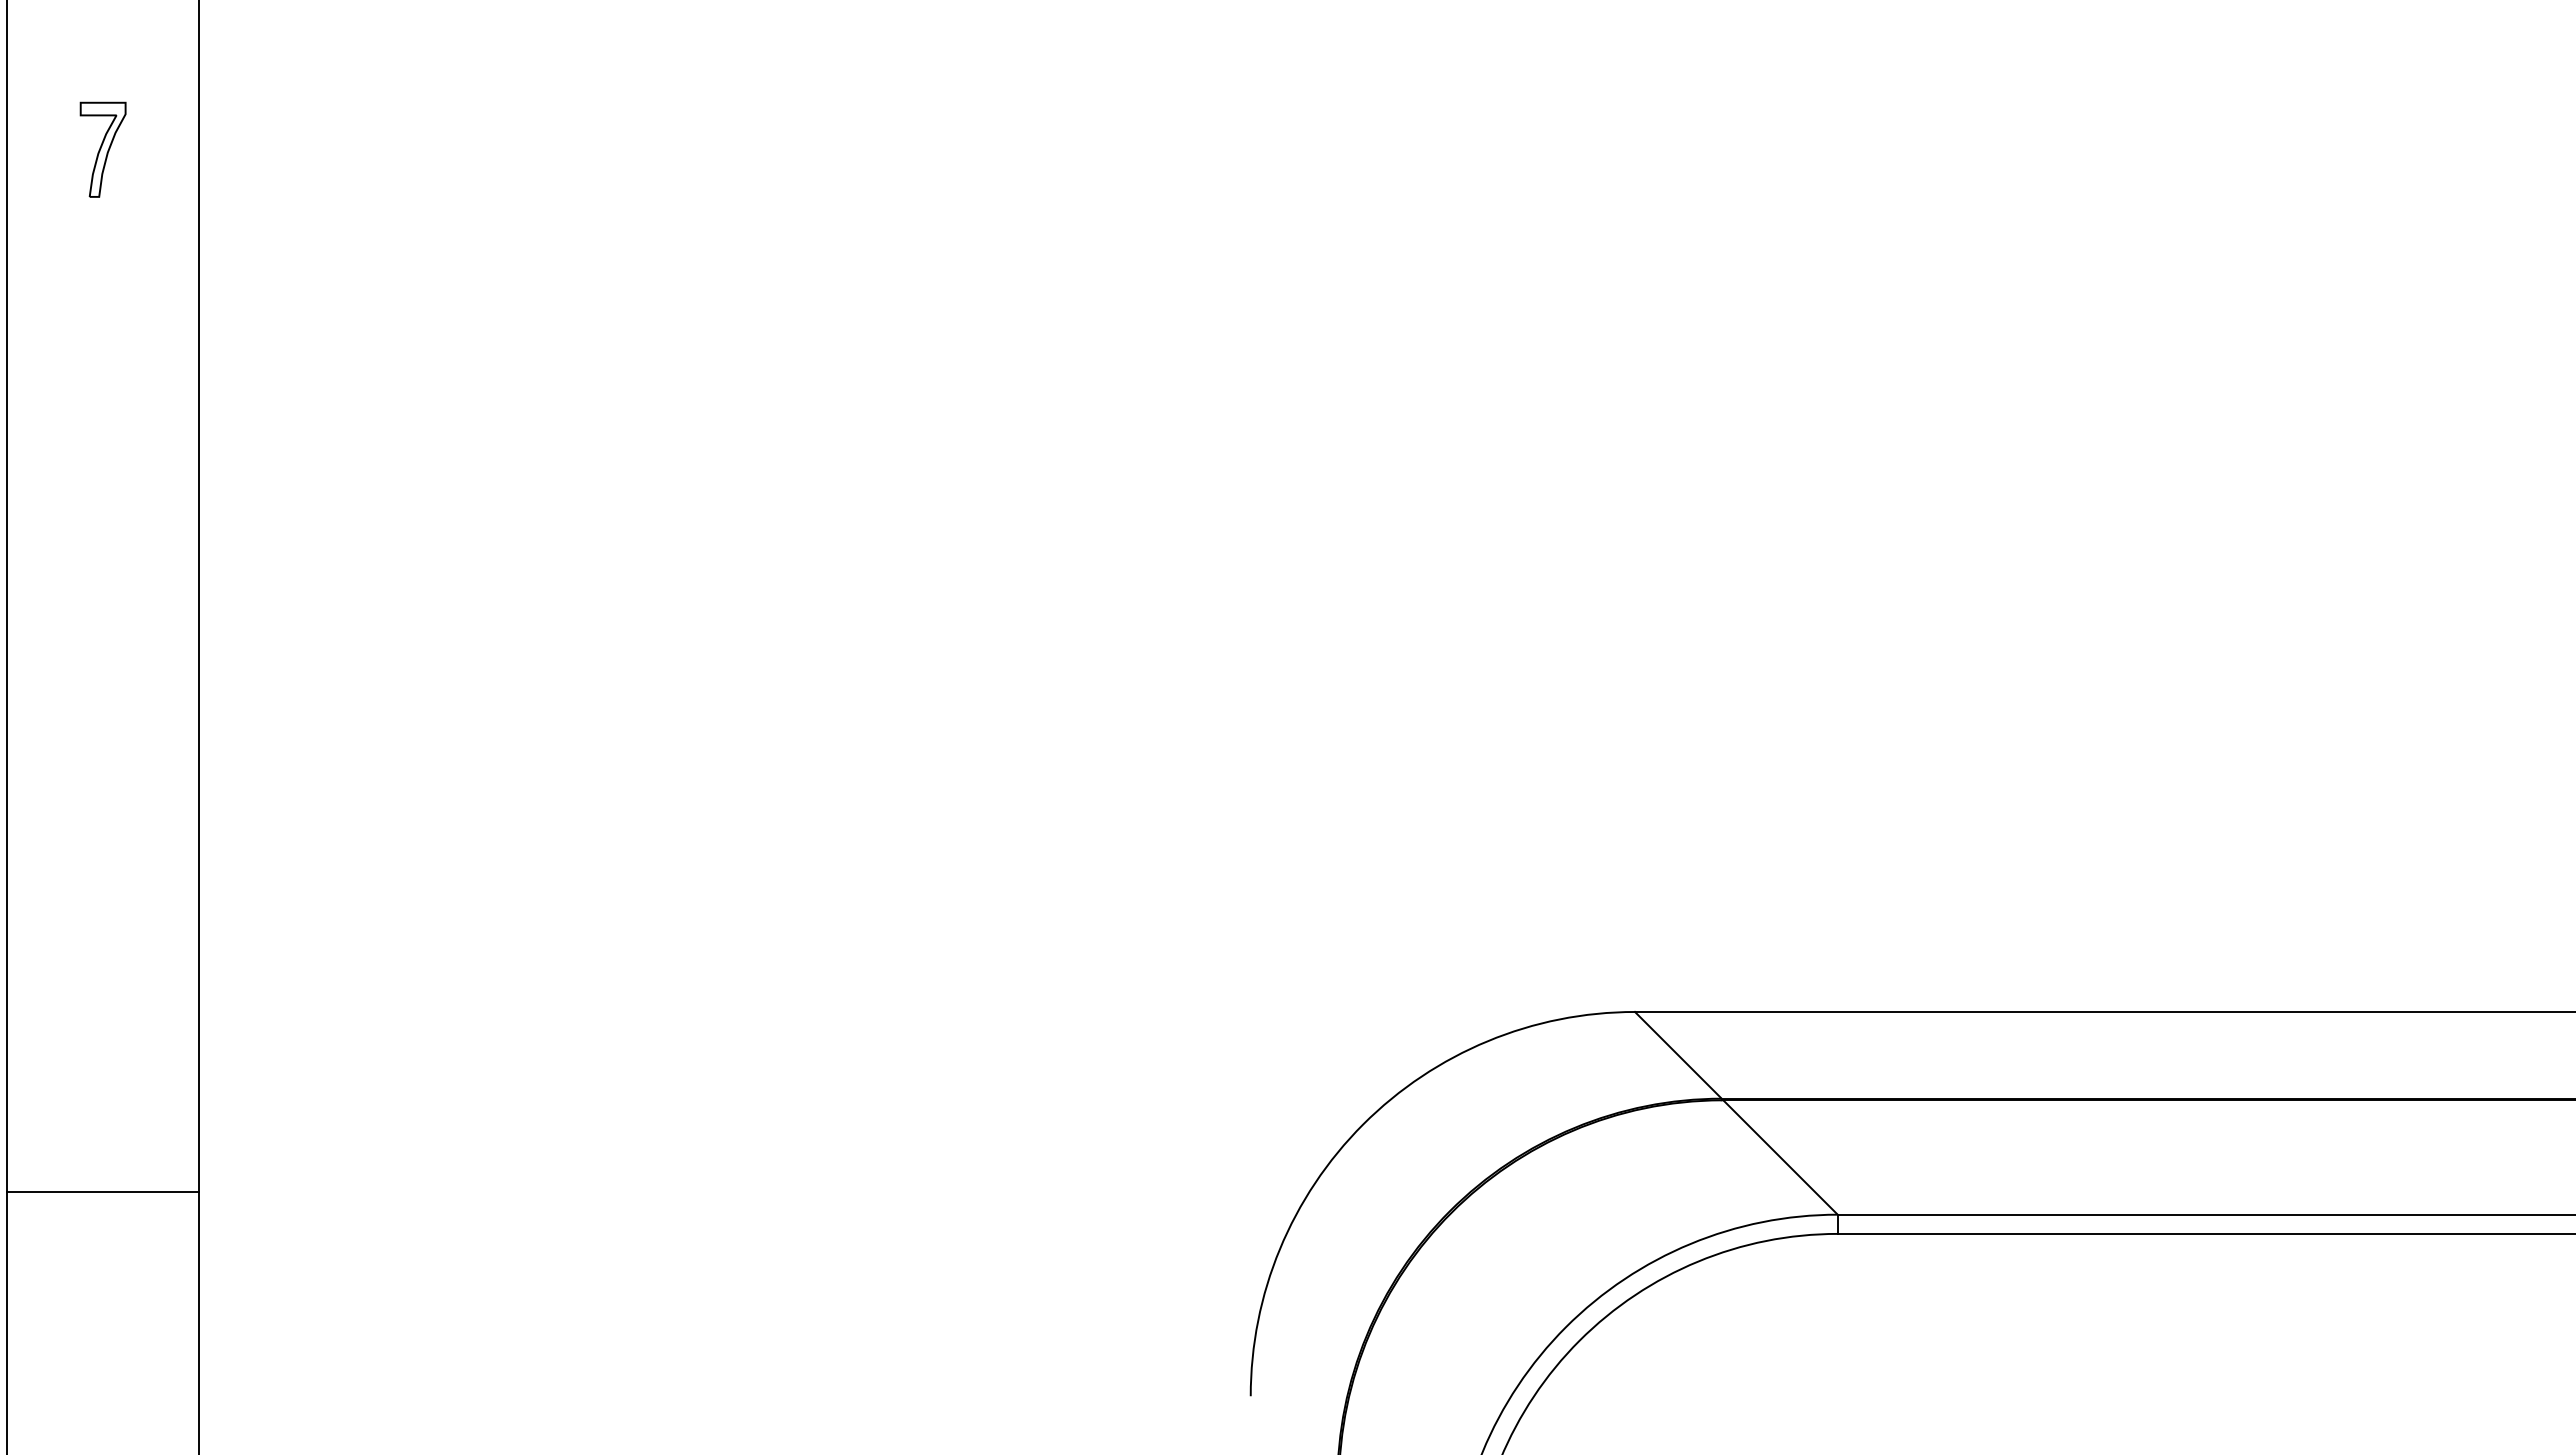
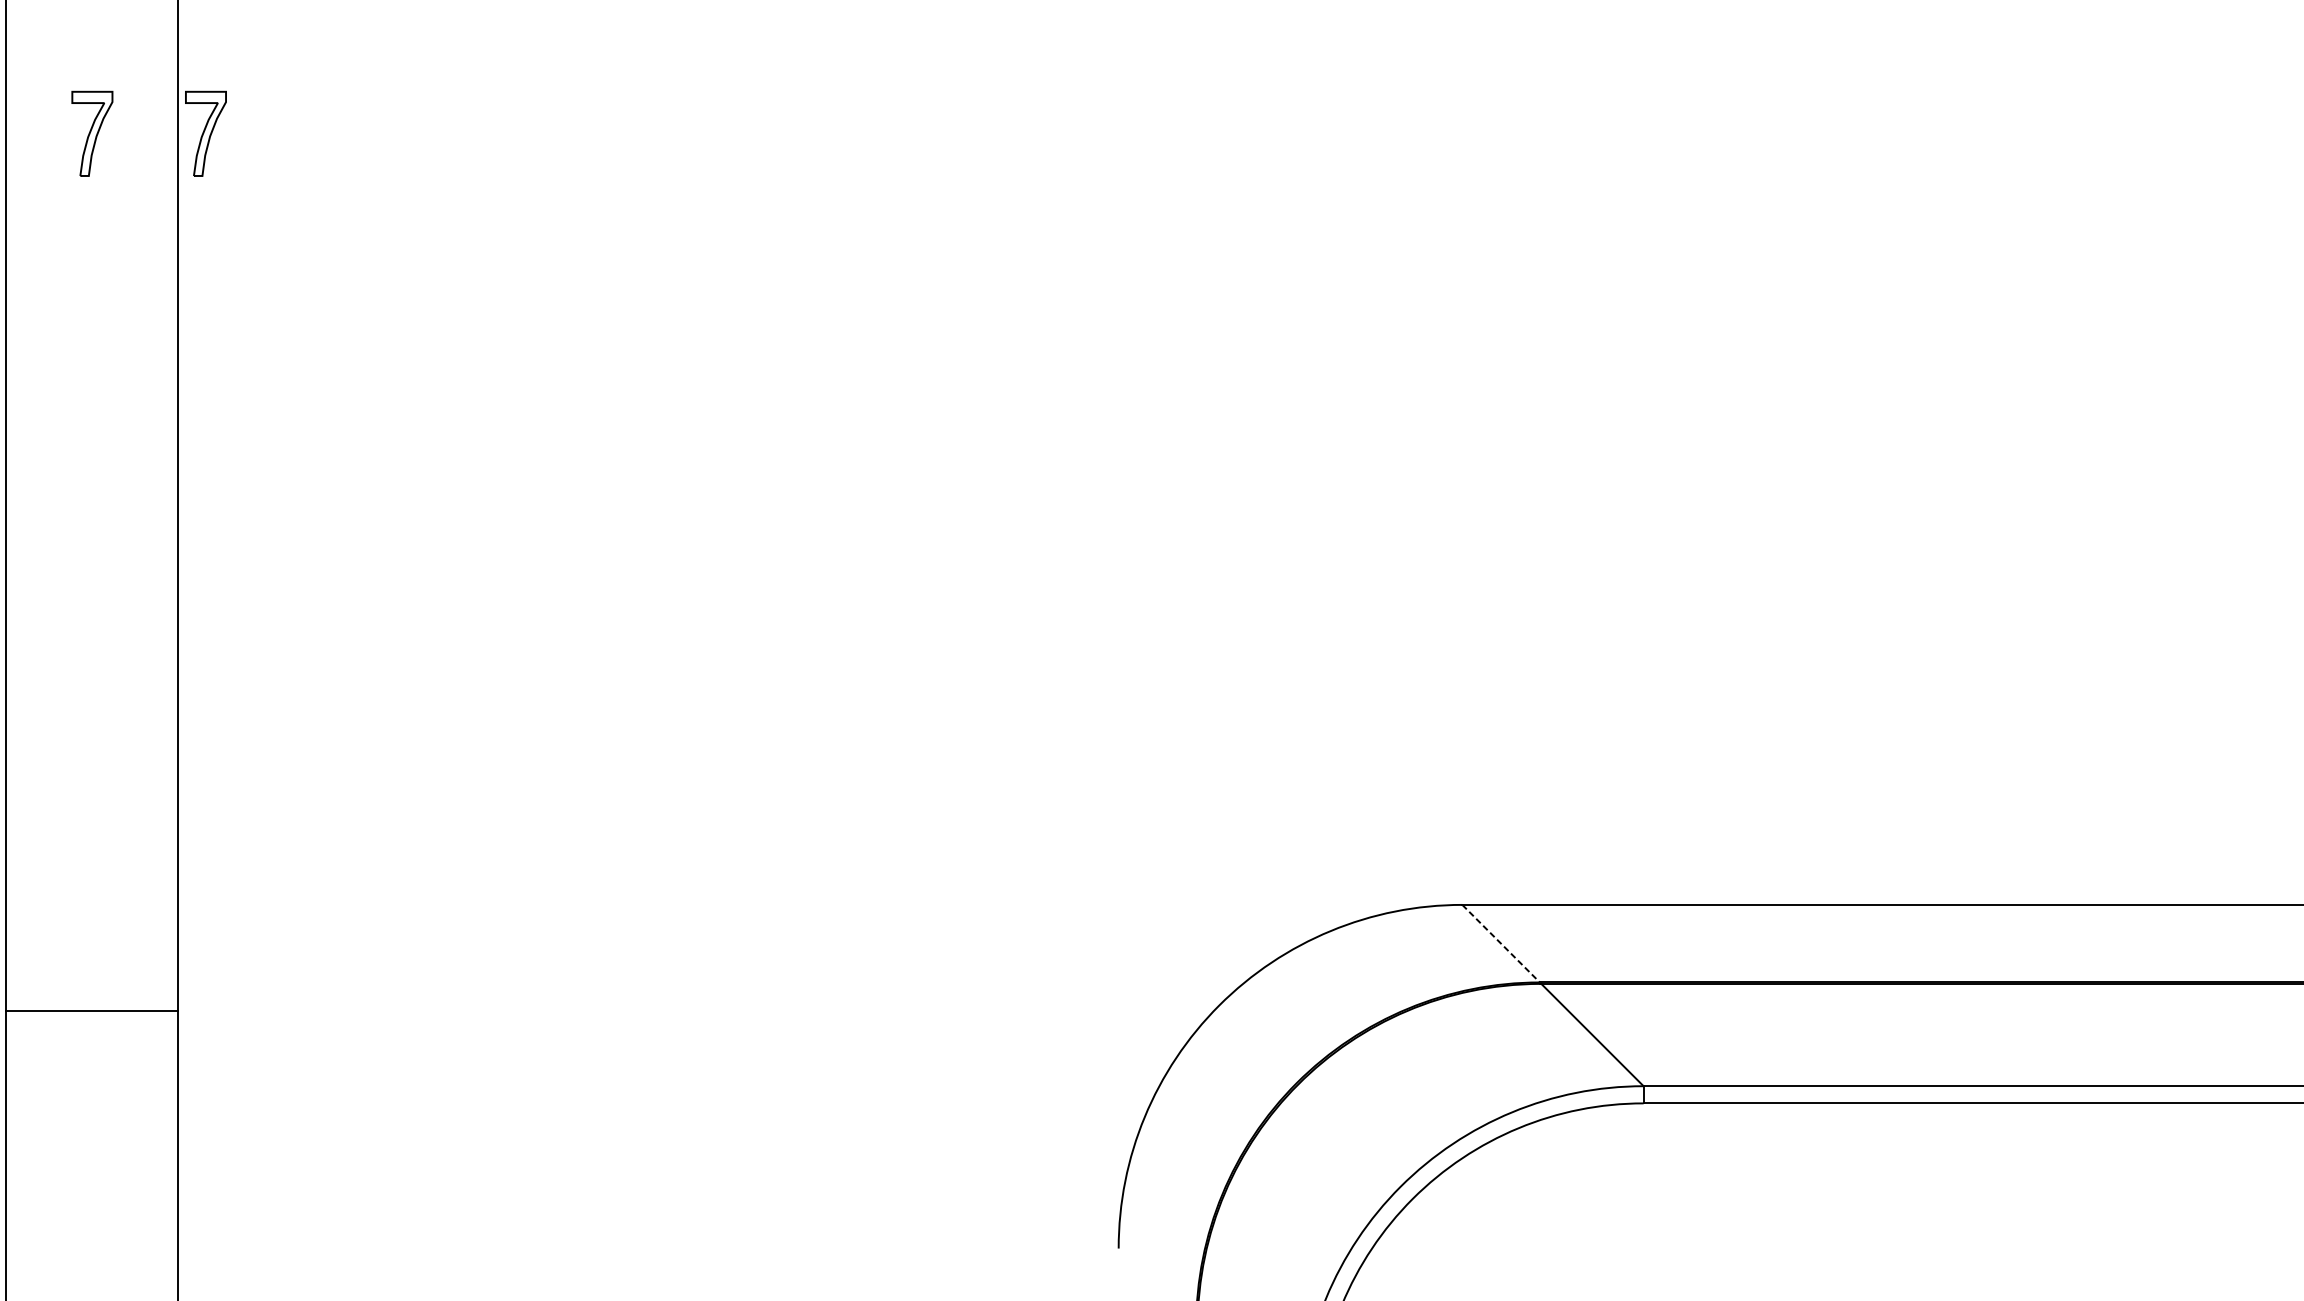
part: (229, 149) -> (205, 133), added
line: (1678, 1055) -> (1501, 943), solid -> dashed
line: (102, 1191) -> (91, 1010), moved

